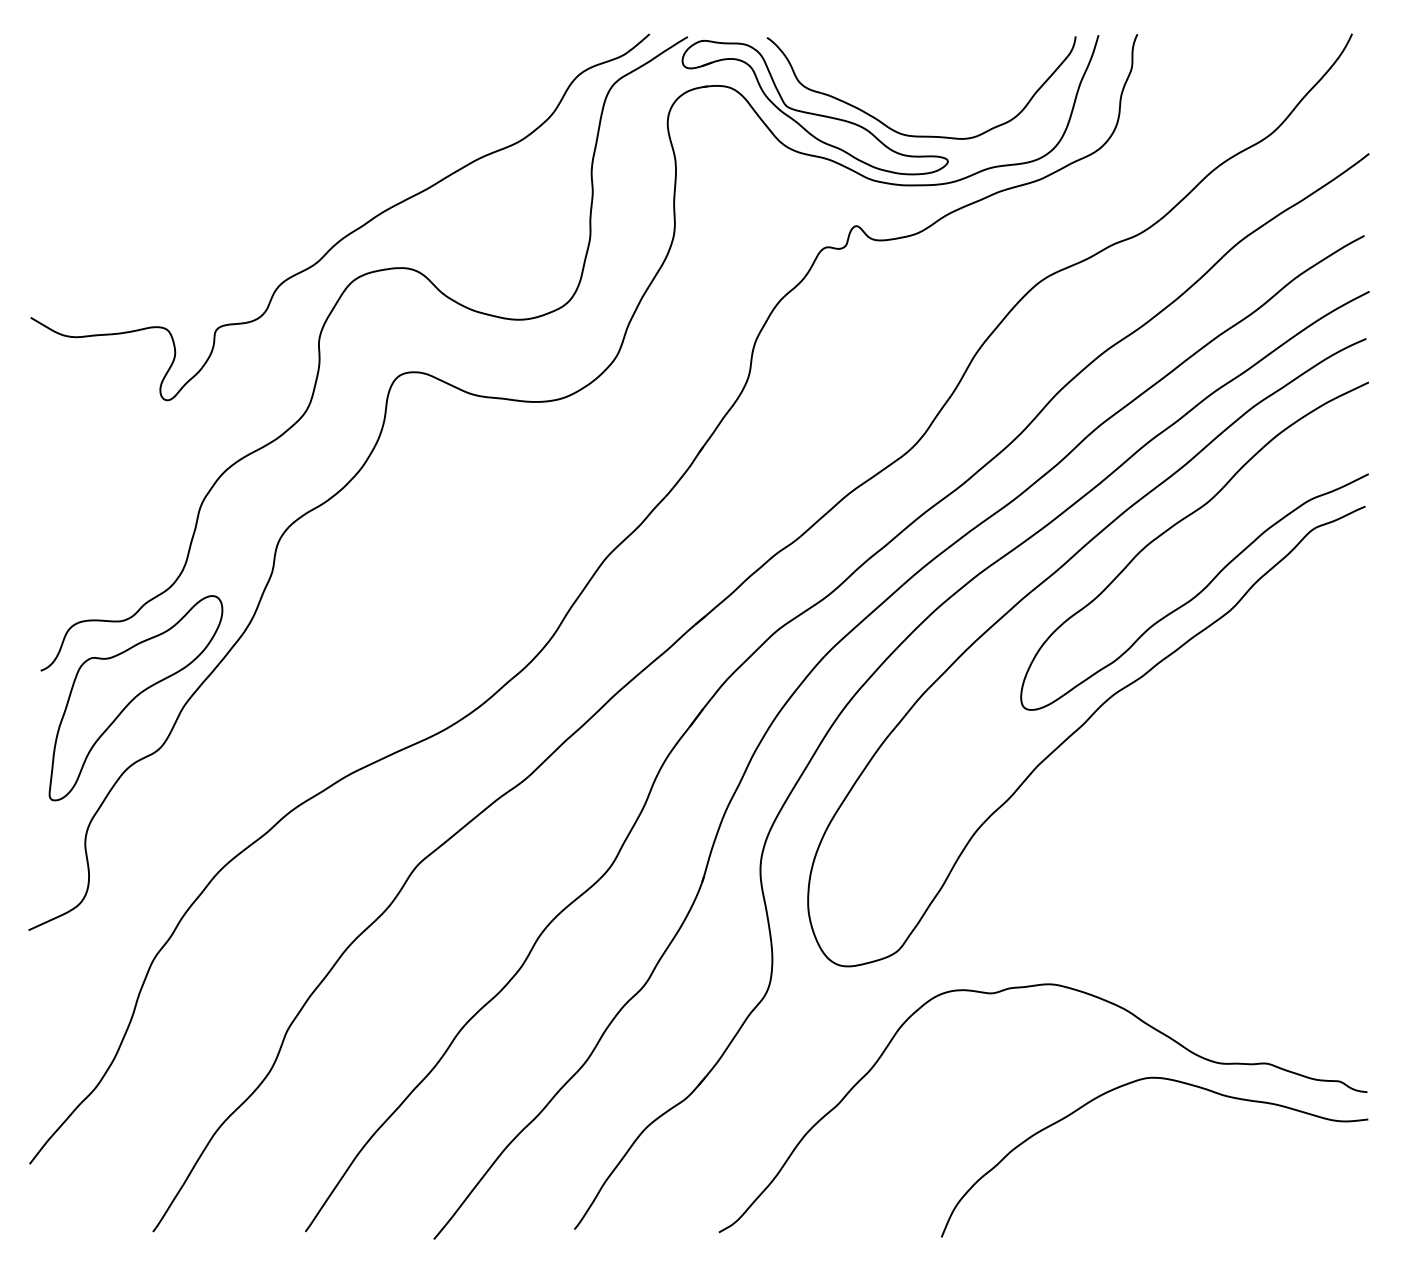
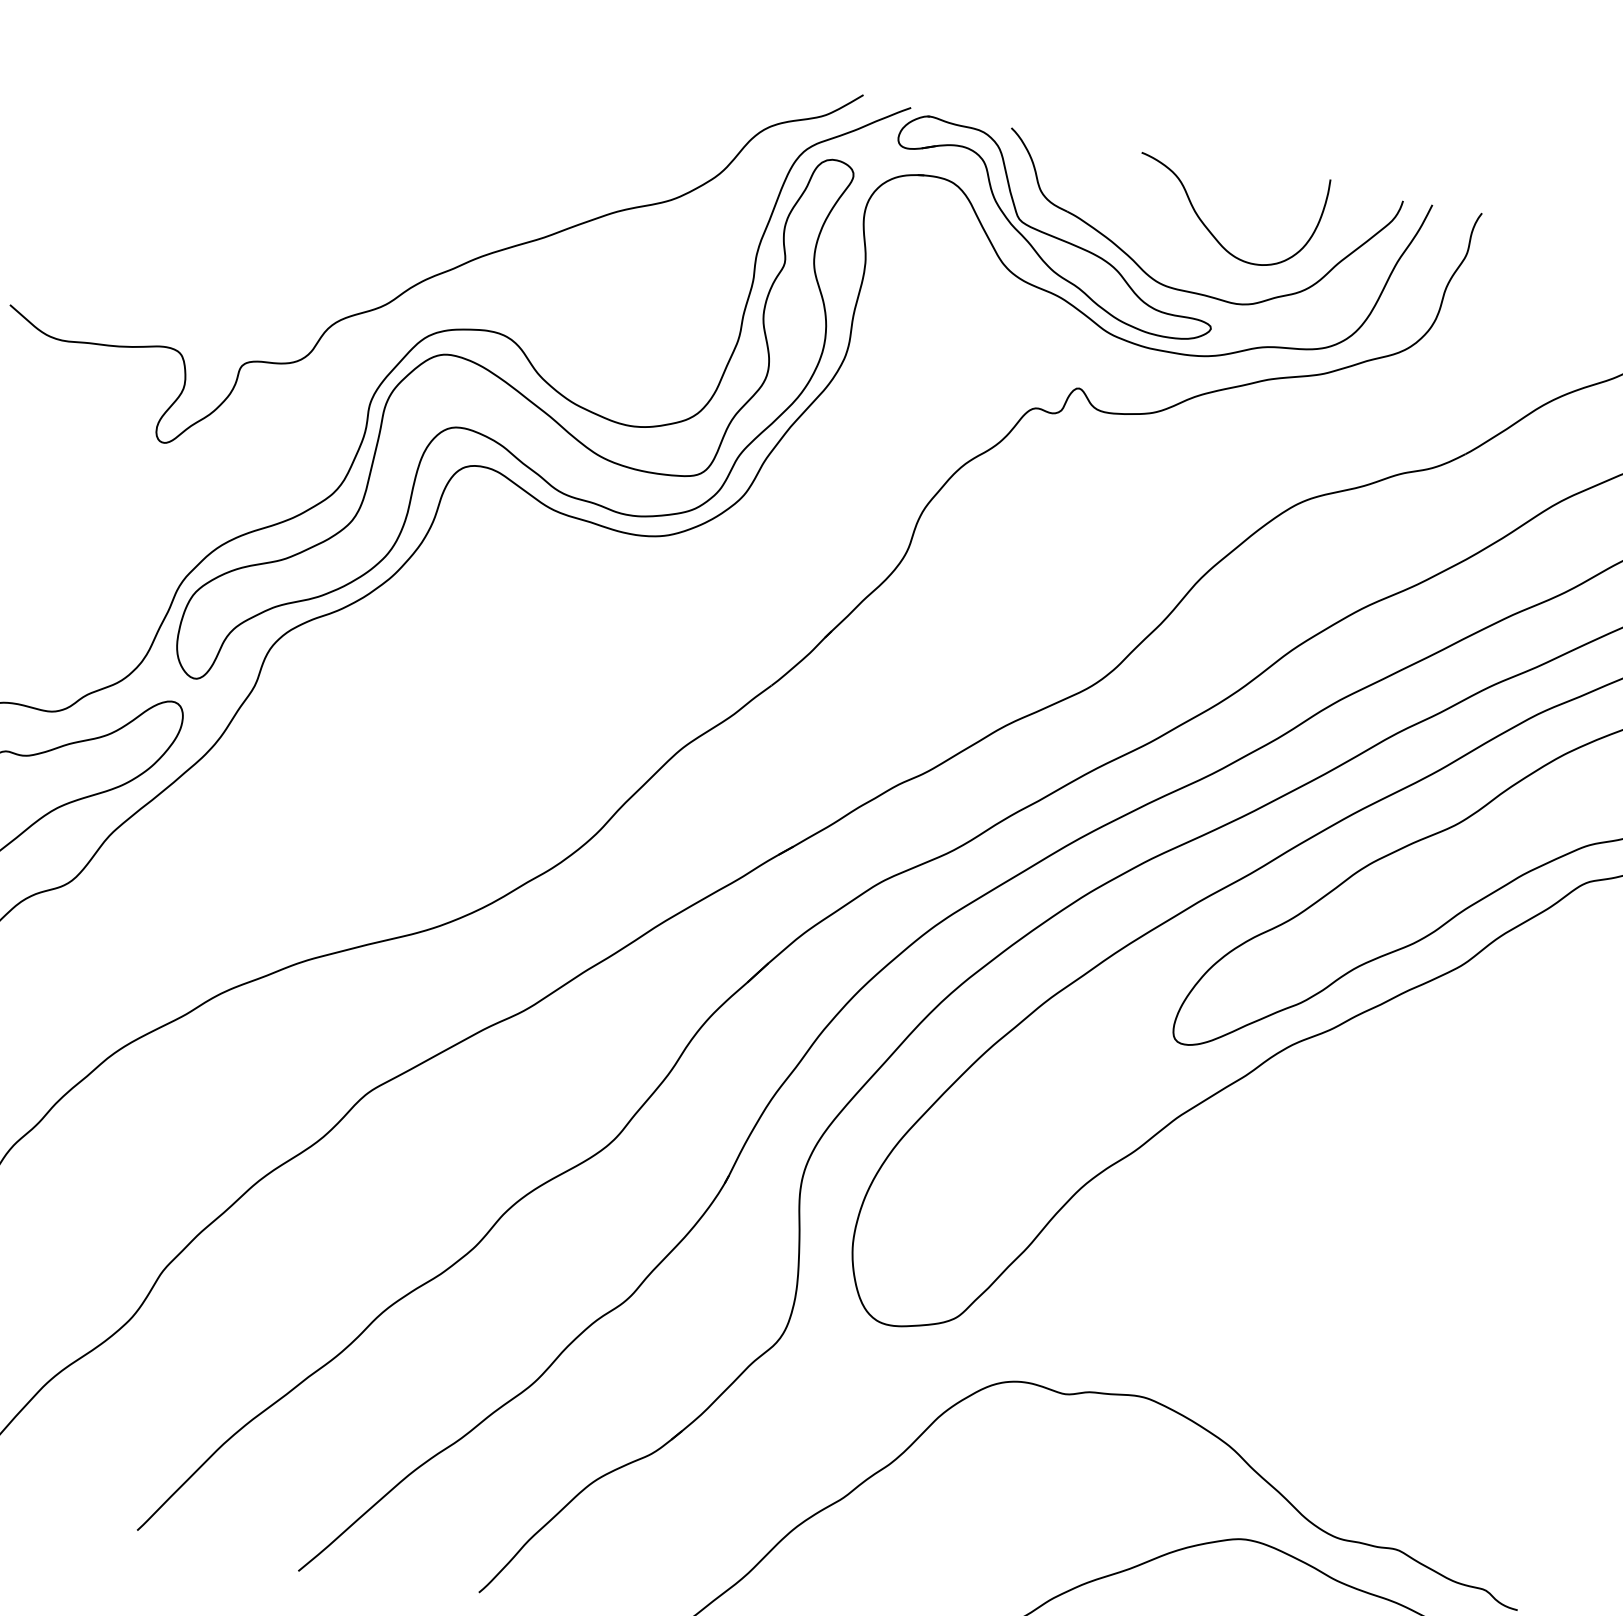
curve: (928, 82) -> (1205, 223), added
part: (430, 331) -> (513, 419), added

